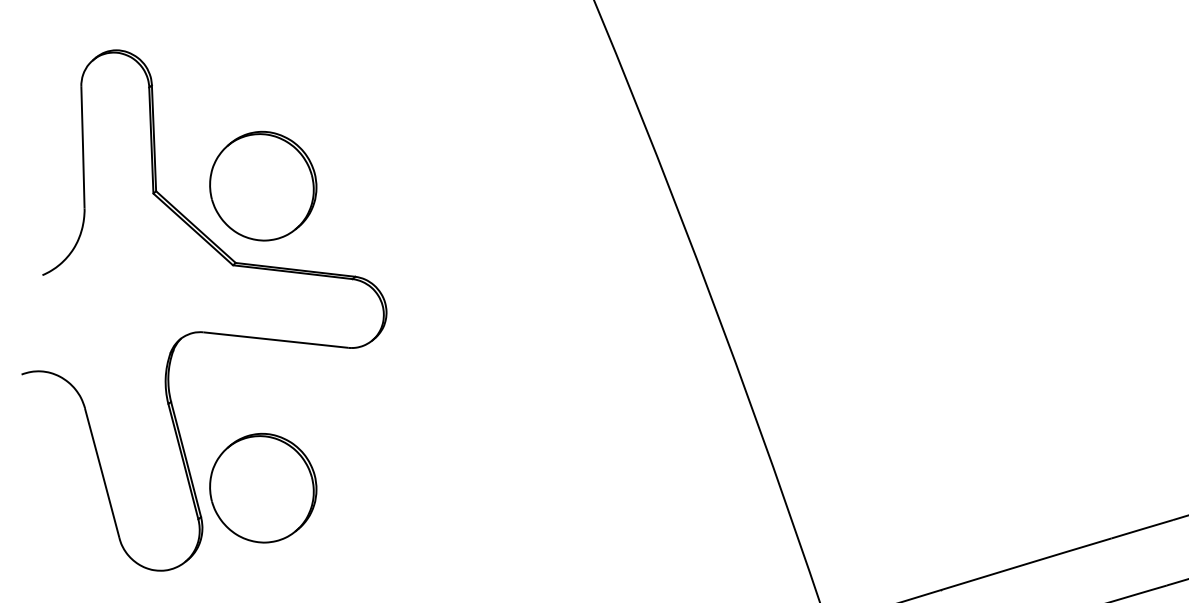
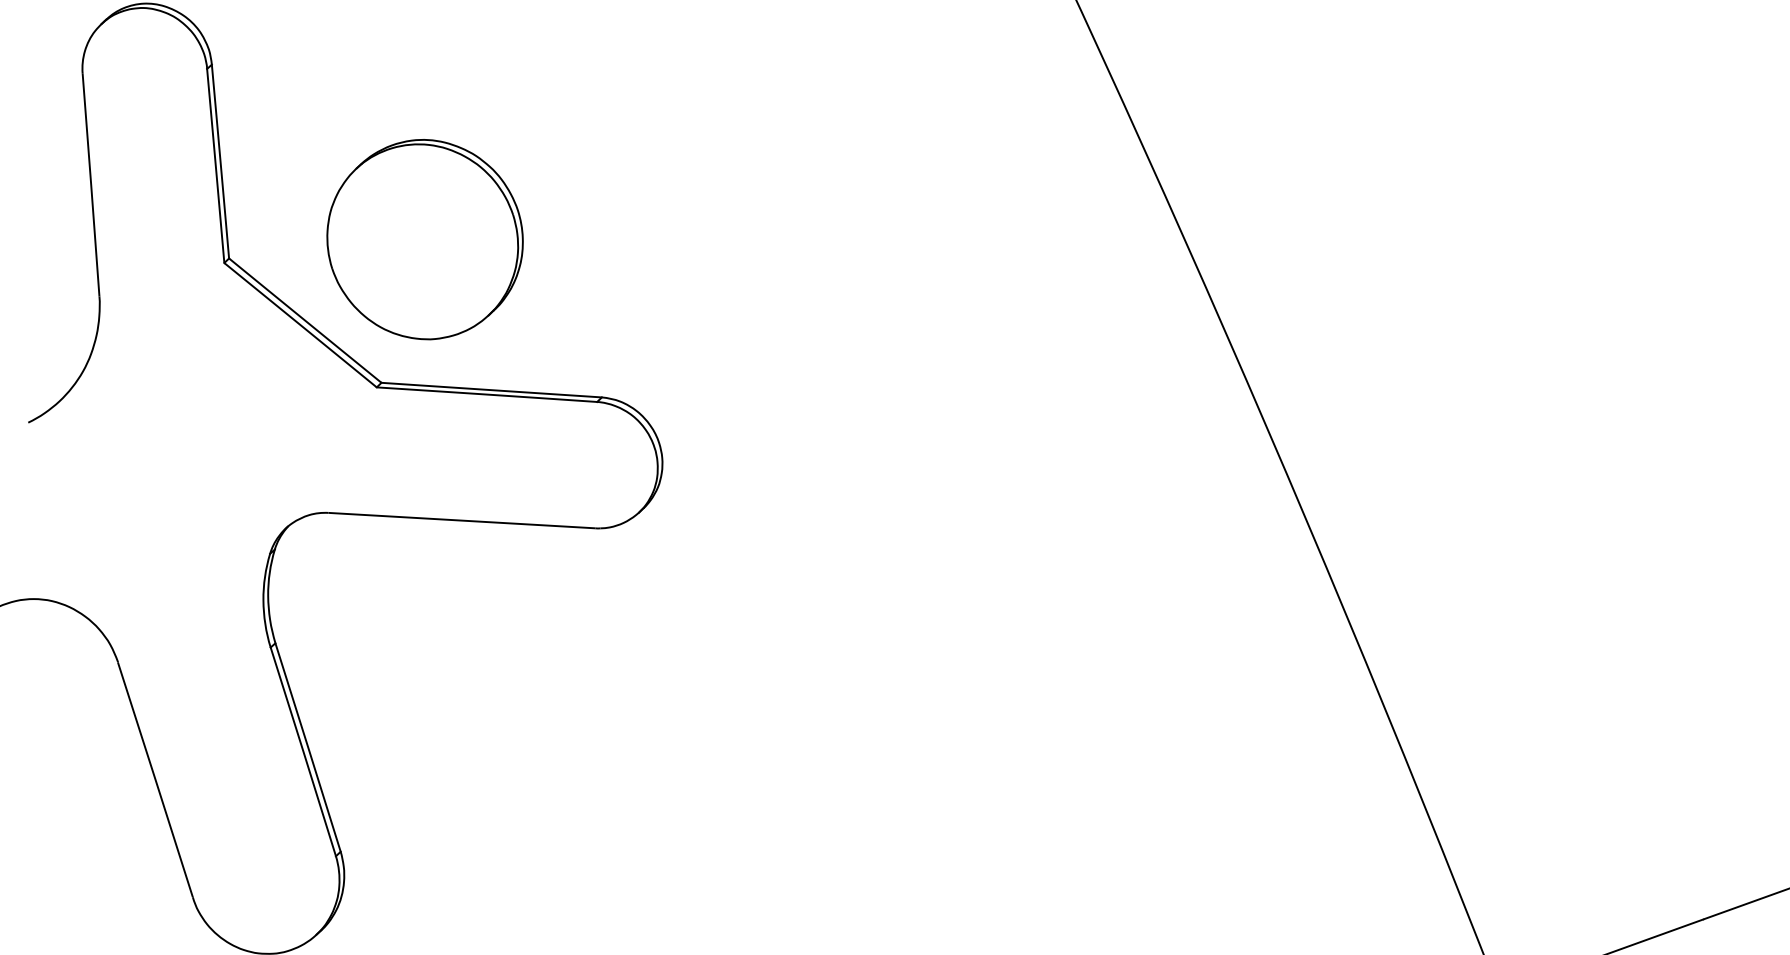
part: (263, 487) -> (452, 791), removed

